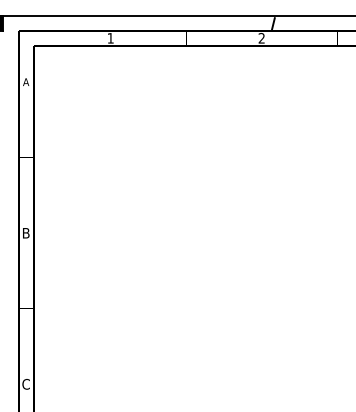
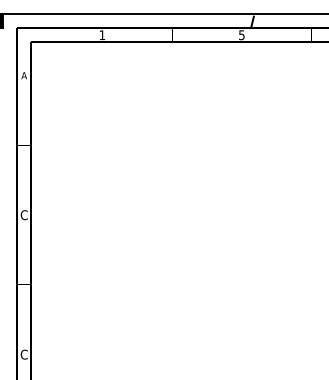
text: (261, 38) -> (241, 35), 2 -> 5
text: (25, 232) -> (23, 214), B -> C

